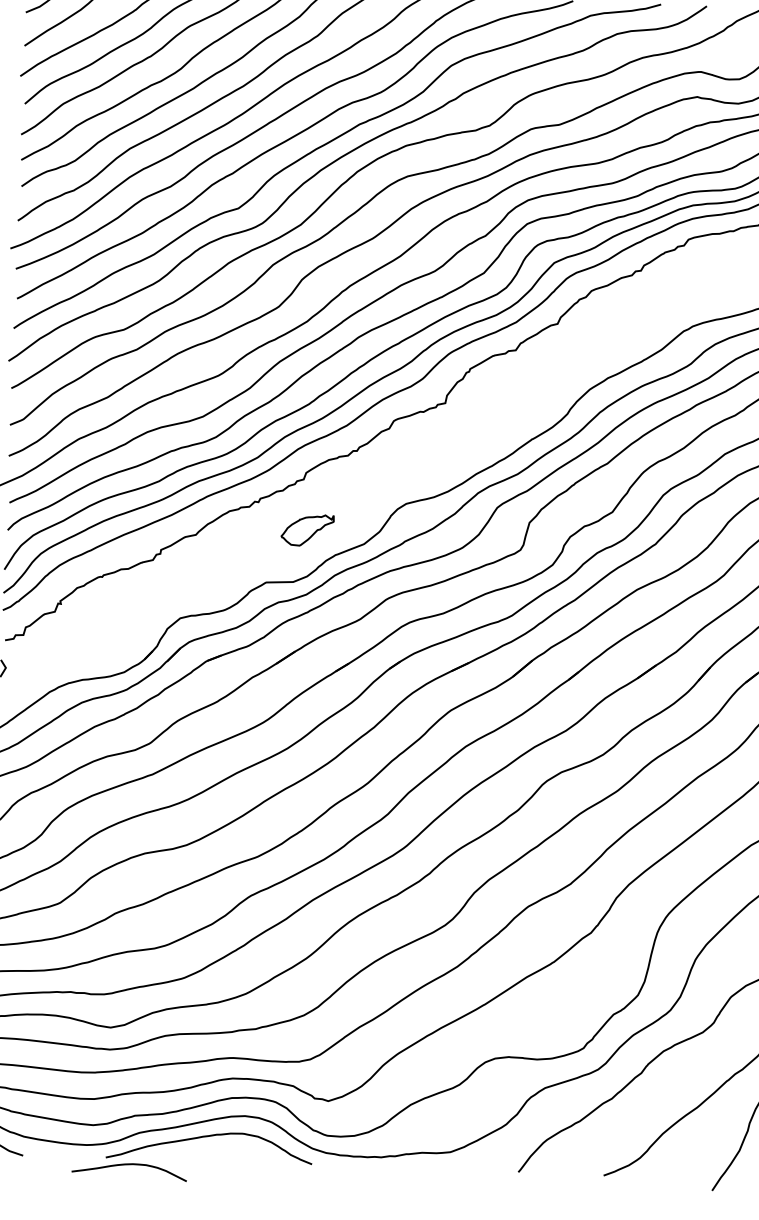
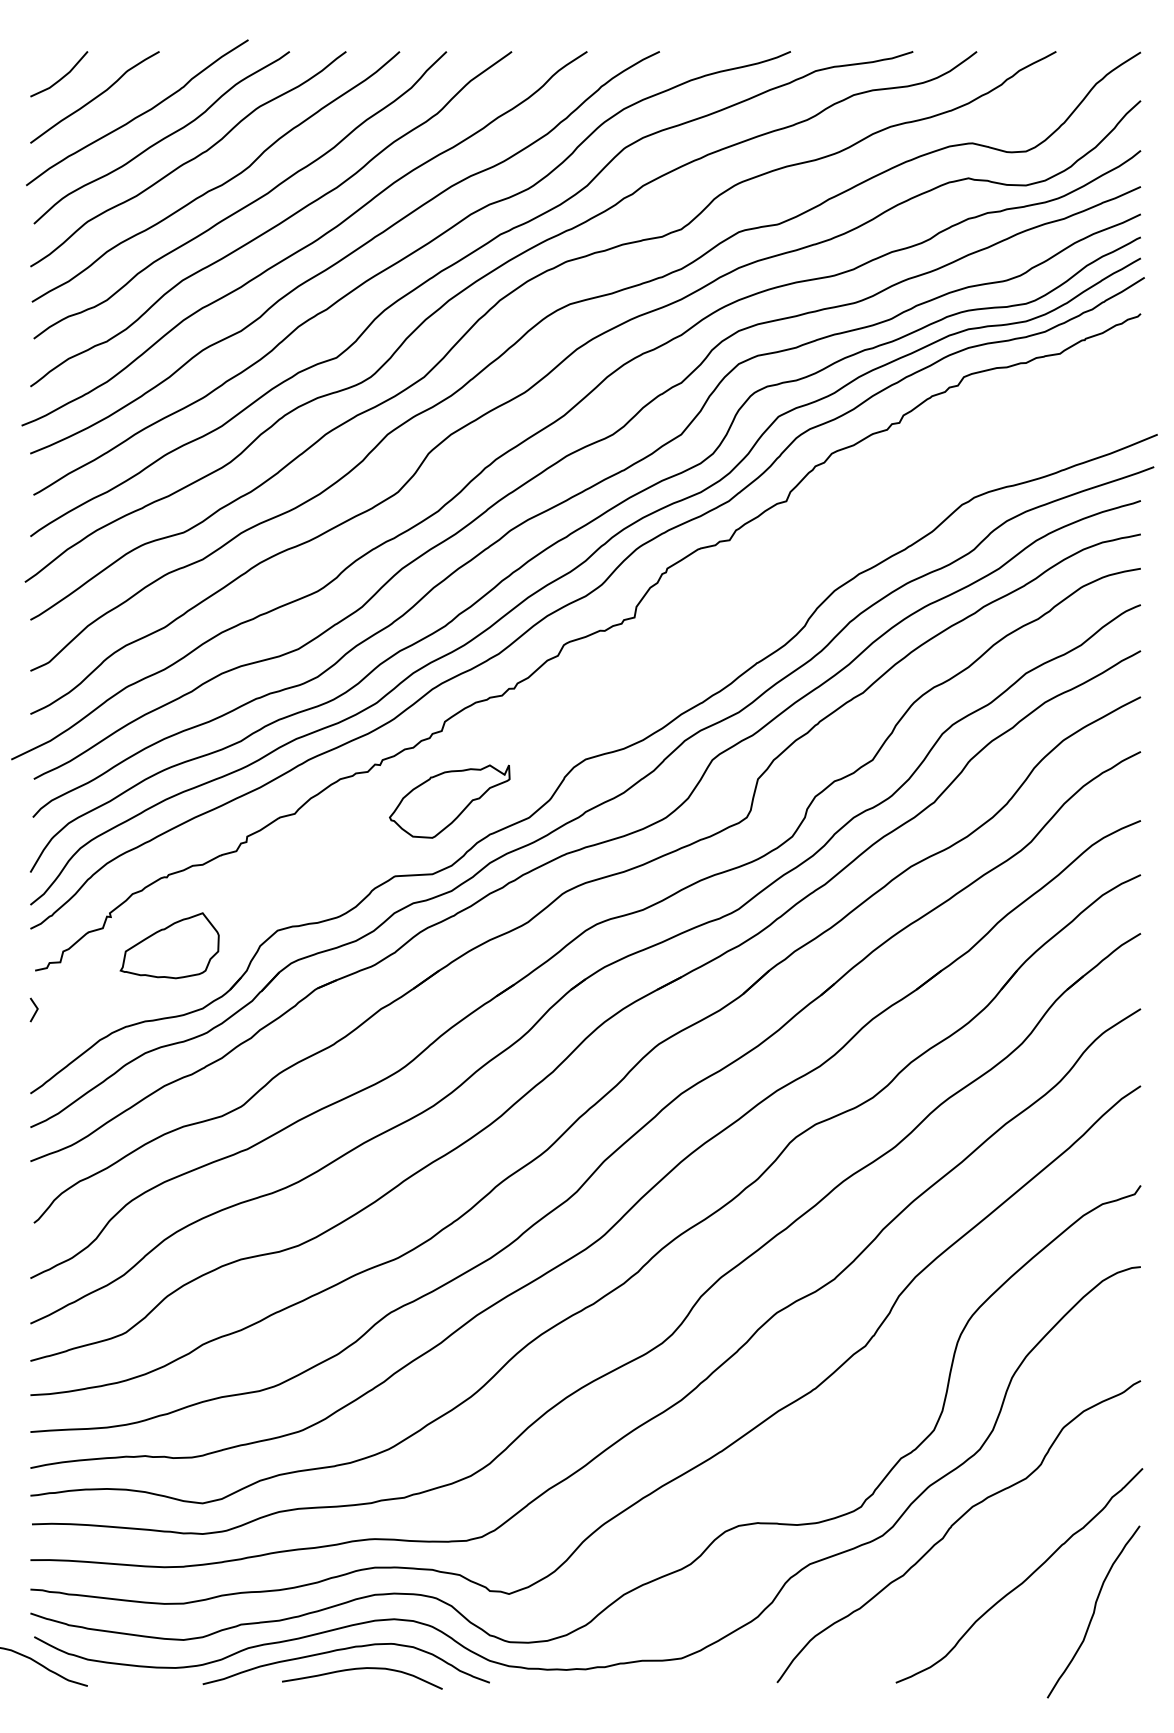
part: (307, 530) -> (449, 801), size x1.67
part: (102, 625) -> (169, 945), added
curve: (129, 1165) -> (362, 1669), moved

